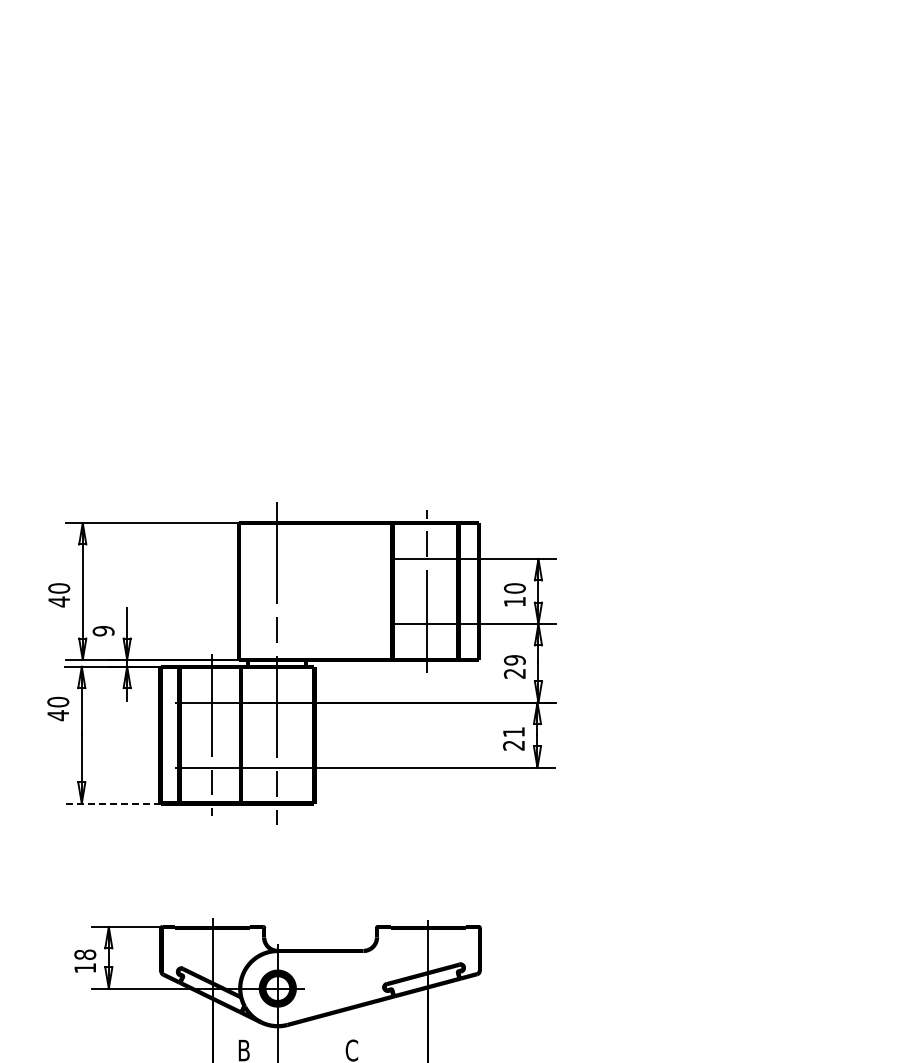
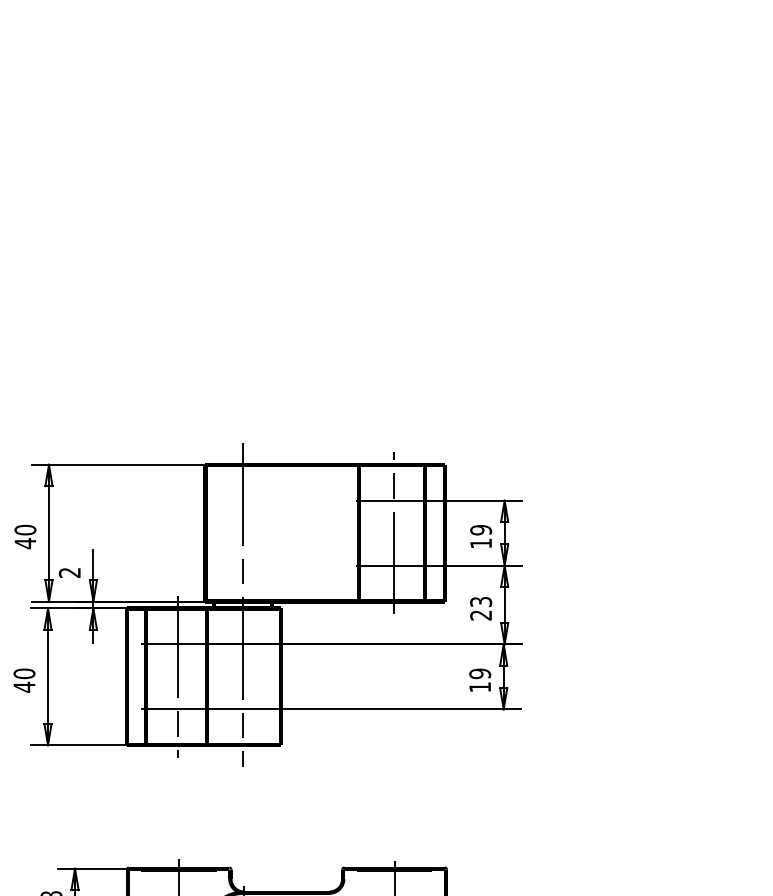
text: (514, 588) -> (480, 530), 10 -> 19
text: (103, 631) -> (69, 573), 9 -> 2
text: (514, 660) -> (480, 602), 29 -> 23
text: (58, 708) -> (24, 680), moved
text: (513, 738) -> (479, 680), 21 -> 19
line: (112, 803) -> (78, 745), dashed -> solid

